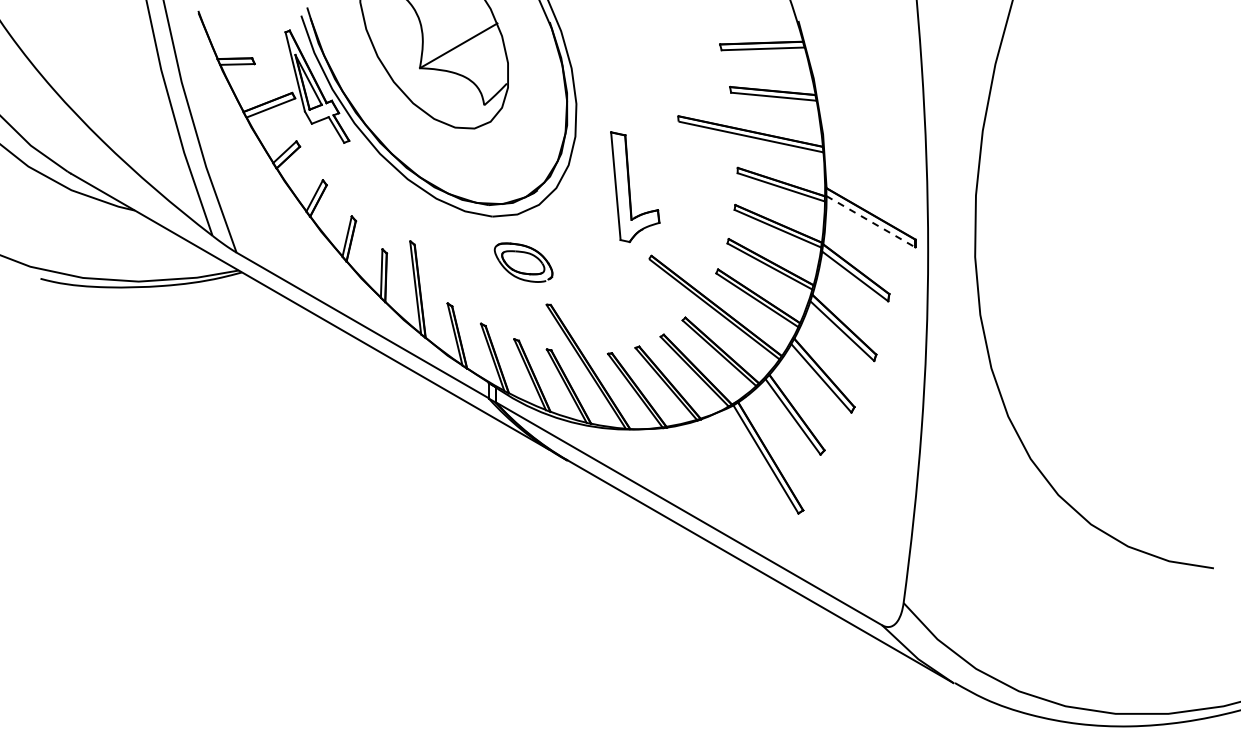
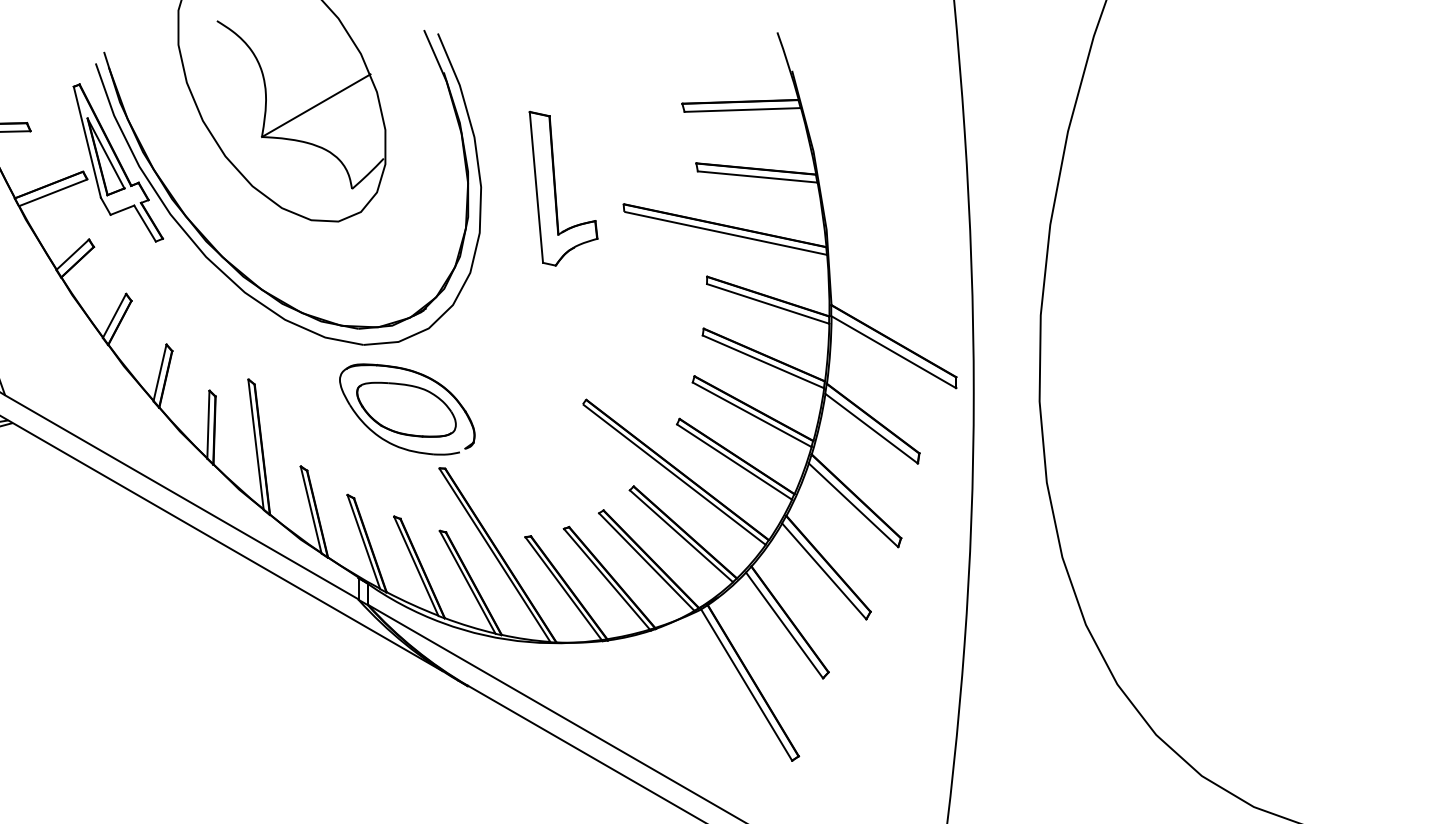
part: (635, 187) -> (563, 189), moved
line: (871, 222) -> (894, 353), dashed -> solid
part: (523, 262) -> (407, 409), size x1.67

